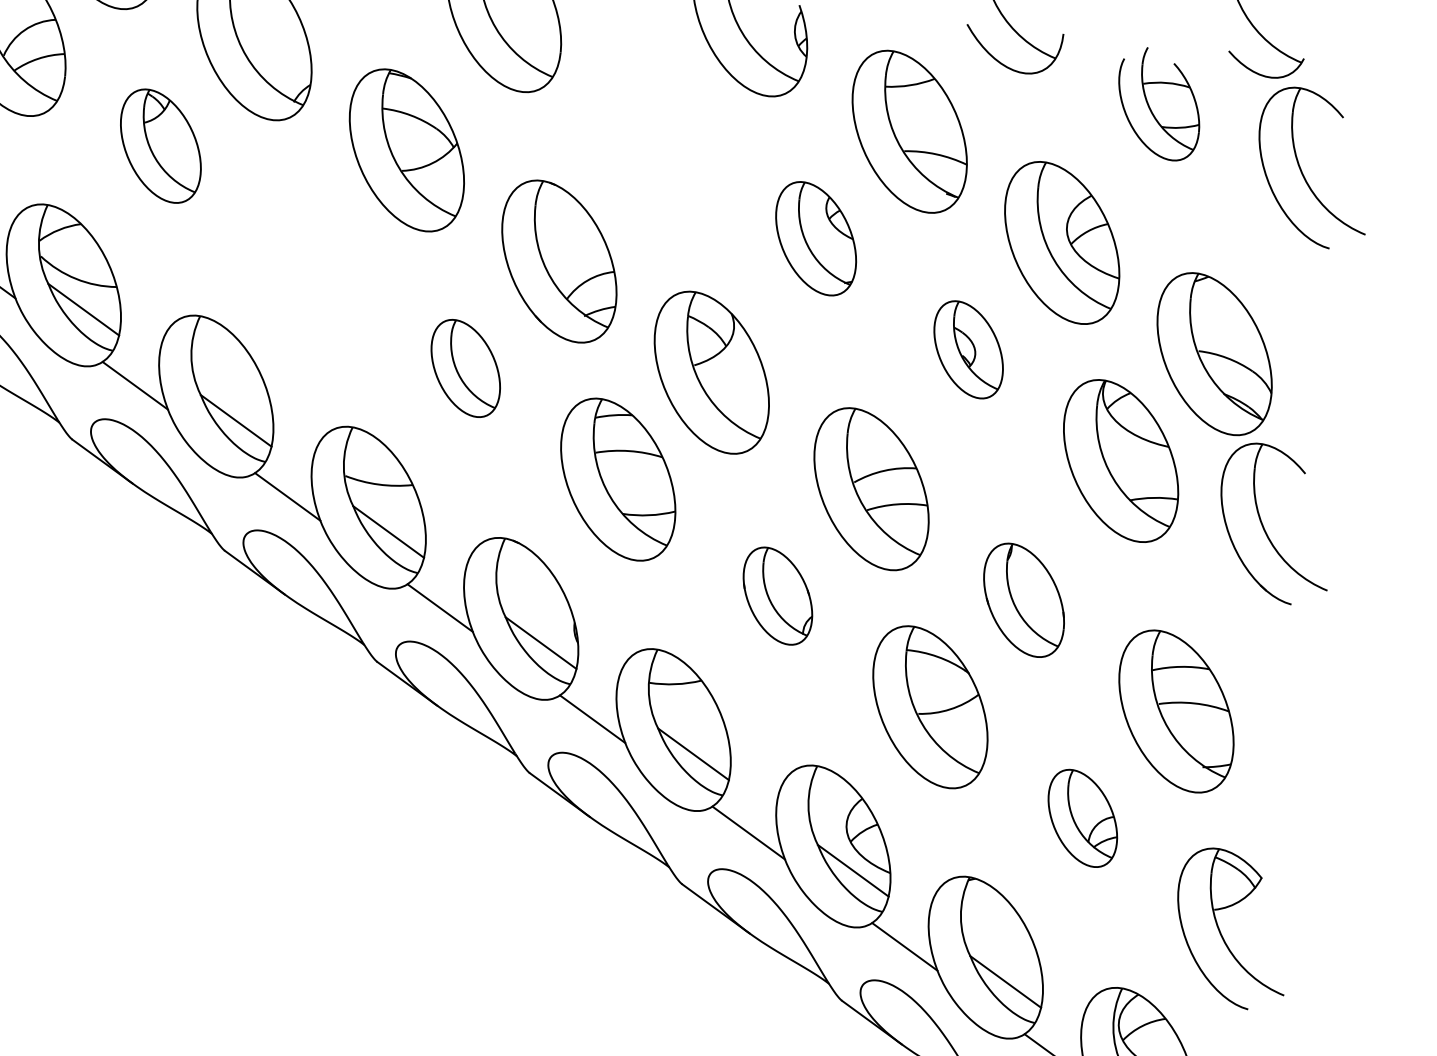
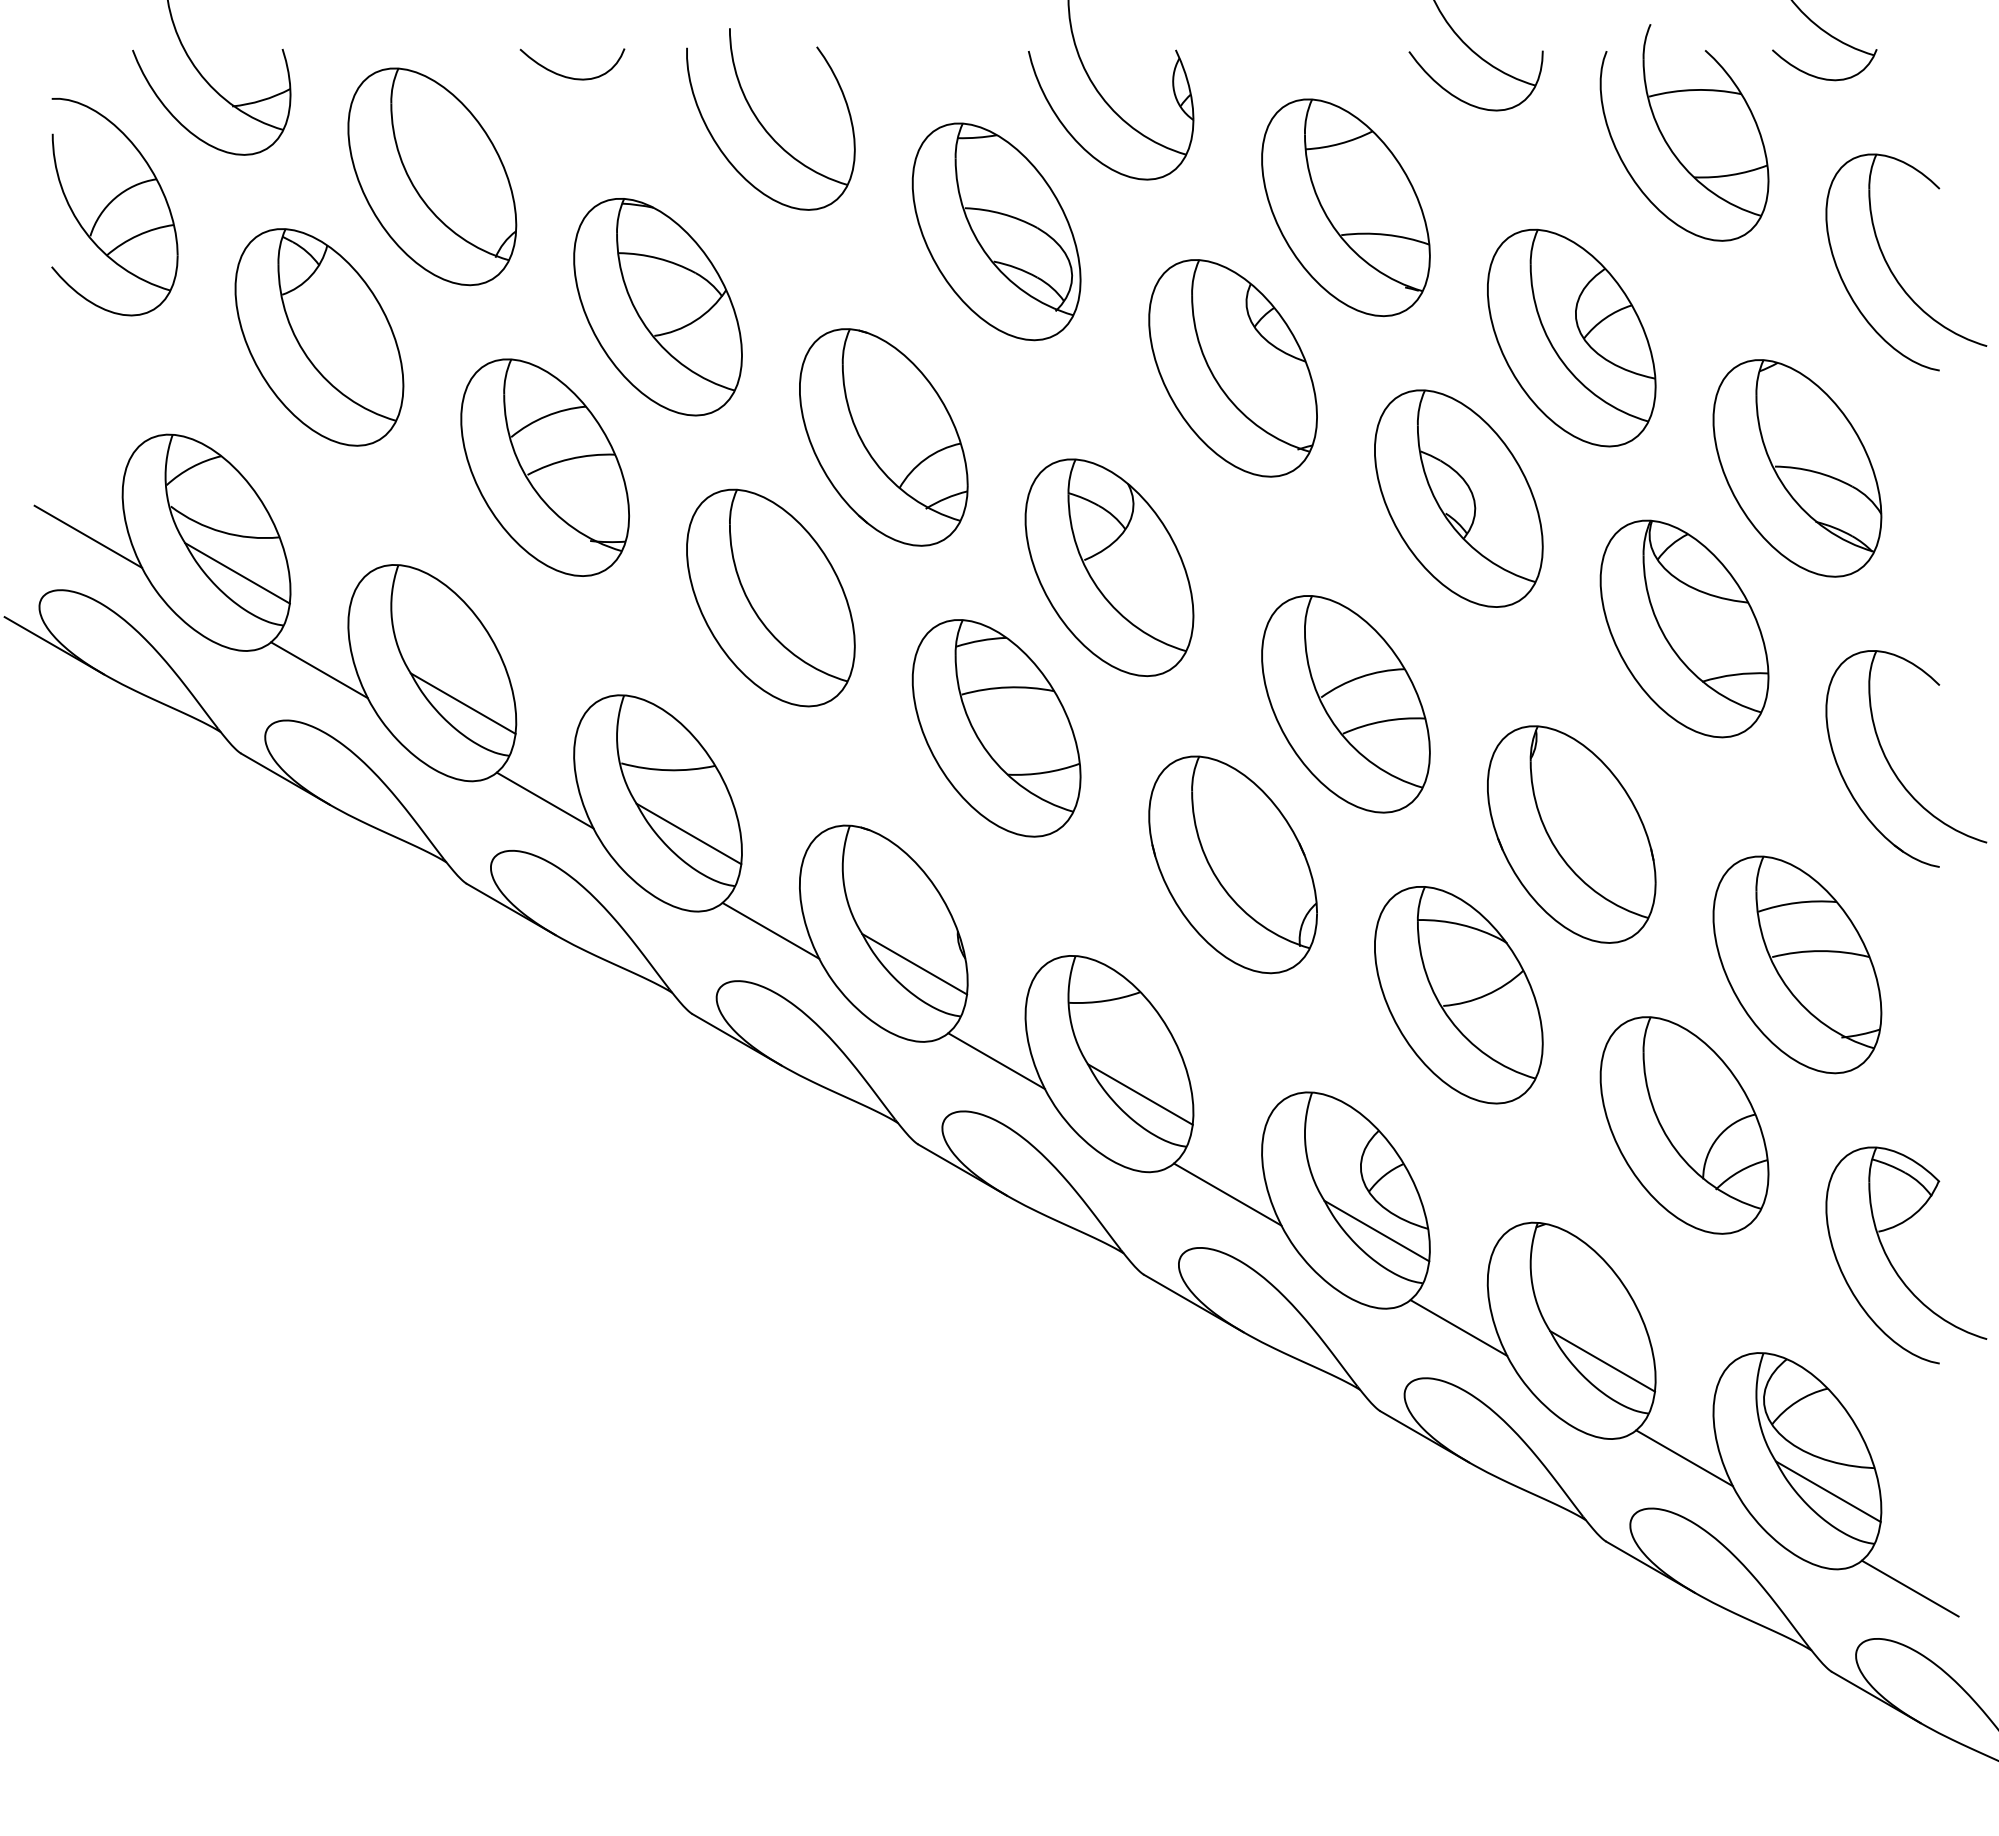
part: (1159, 103) -> (1684, 132), size x1.43
part: (656, 122) -> (996, 231), added
part: (160, 146) -> (319, 337), size x1.43
part: (1302, 172) -> (1891, 269), moved
part: (815, 238) -> (1232, 368), size x1.43
part: (312, 257) -> (544, 467), added
part: (968, 349) -> (1458, 498), size x1.67
part: (465, 368) -> (770, 597), size x1.67
part: (1264, 528) -> (1891, 766), moved
part: (777, 595) -> (1232, 864), size x1.67
part: (1023, 600) -> (1571, 834), size x1.43
part: (1082, 818) -> (1684, 1125), size x1.67

